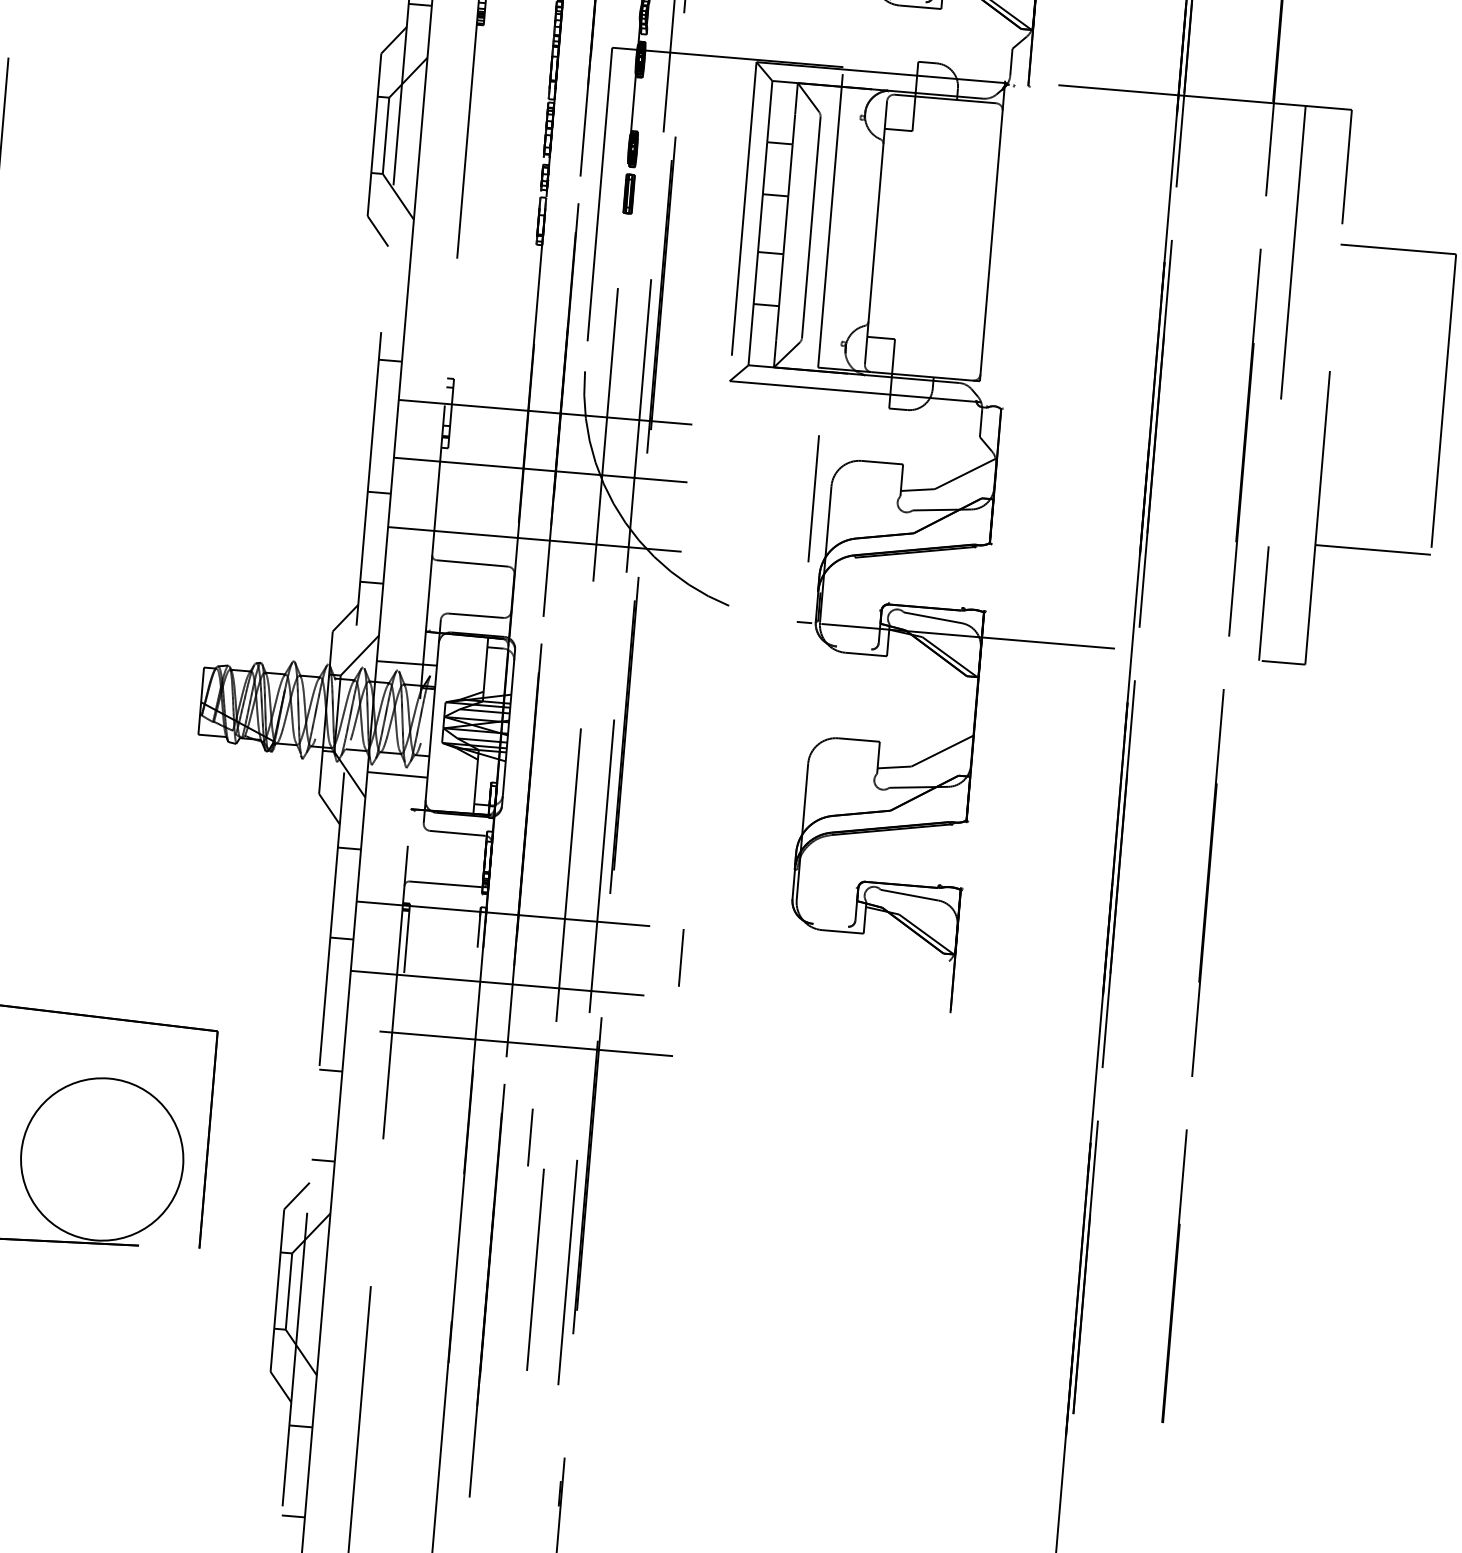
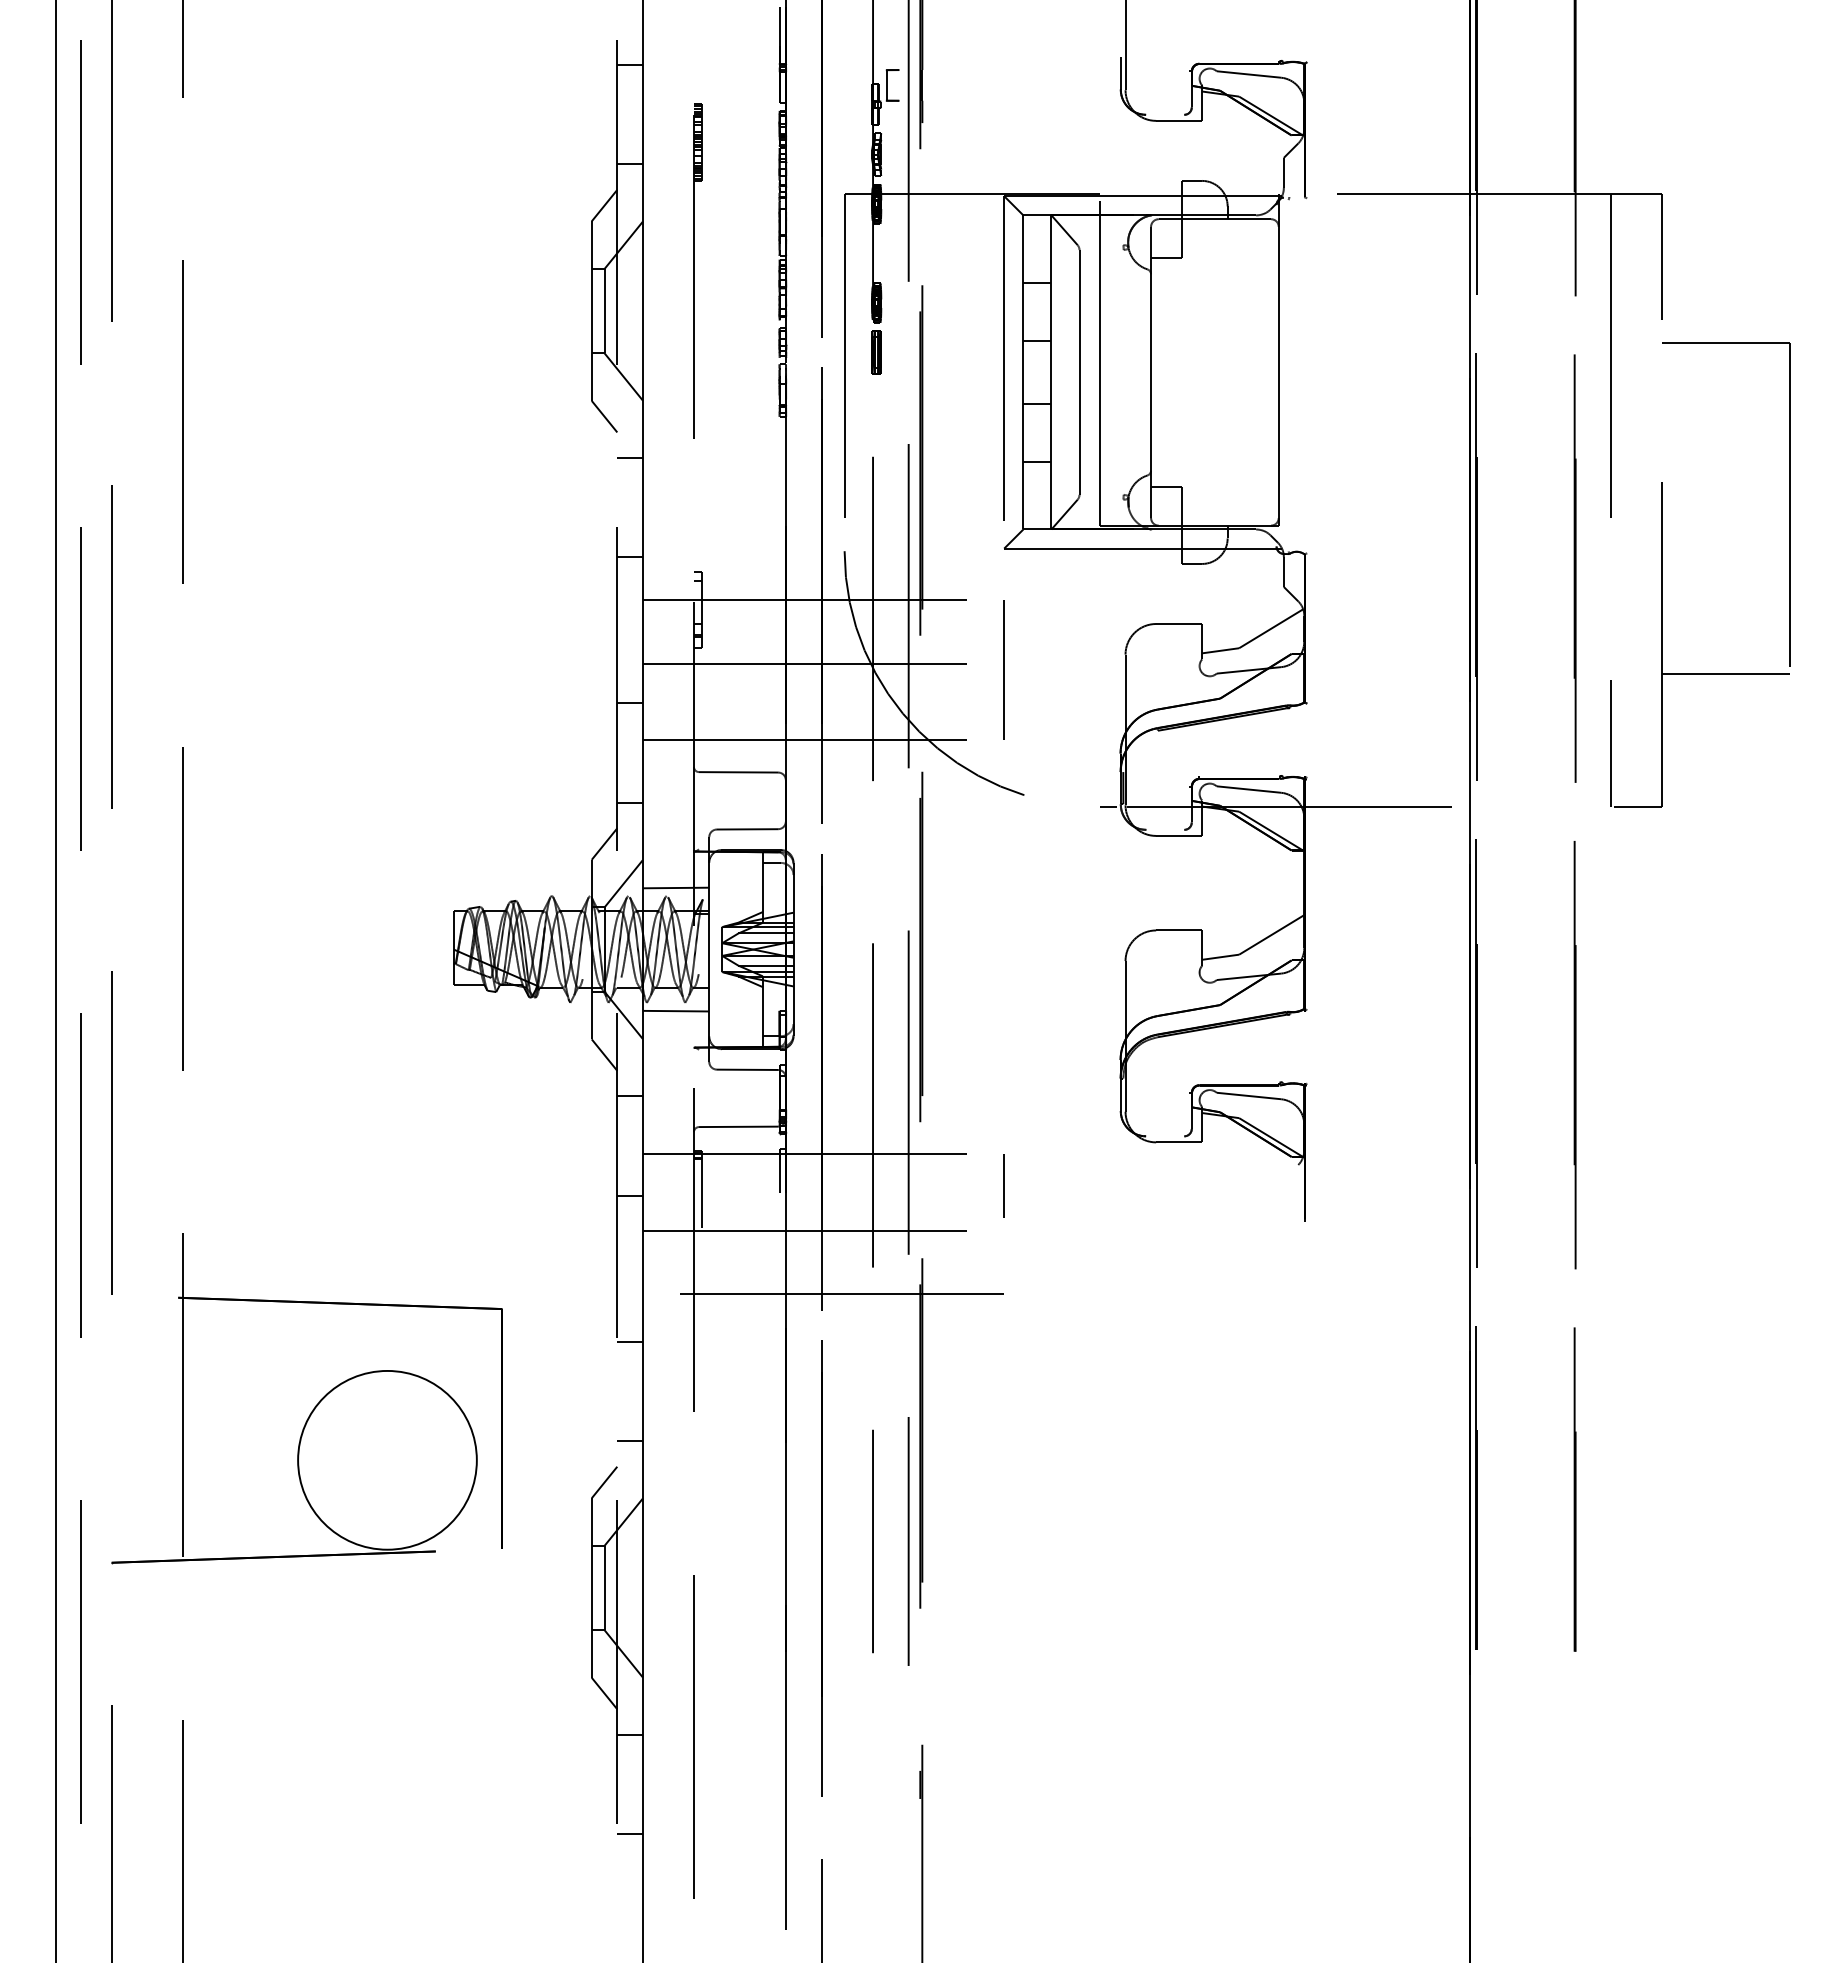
line: (397, 270) -> (629, 457), added
line: (813, 498) -> (1003, 669), moved
line: (529, 1137) -> (854, 1396), removed

